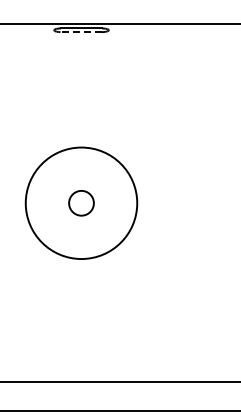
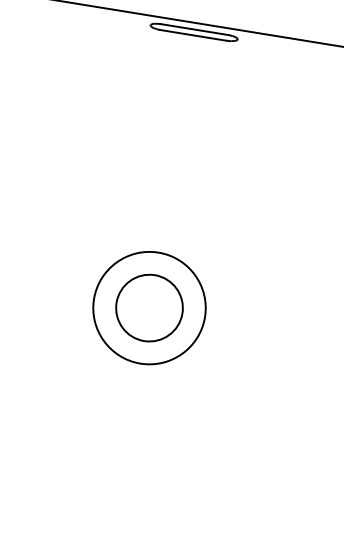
line: (81, 32) -> (193, 36), dashed -> solid
circle: (81, 202) -> (149, 306), size x1.67
circle: (81, 203) -> (149, 308), size x0.62

